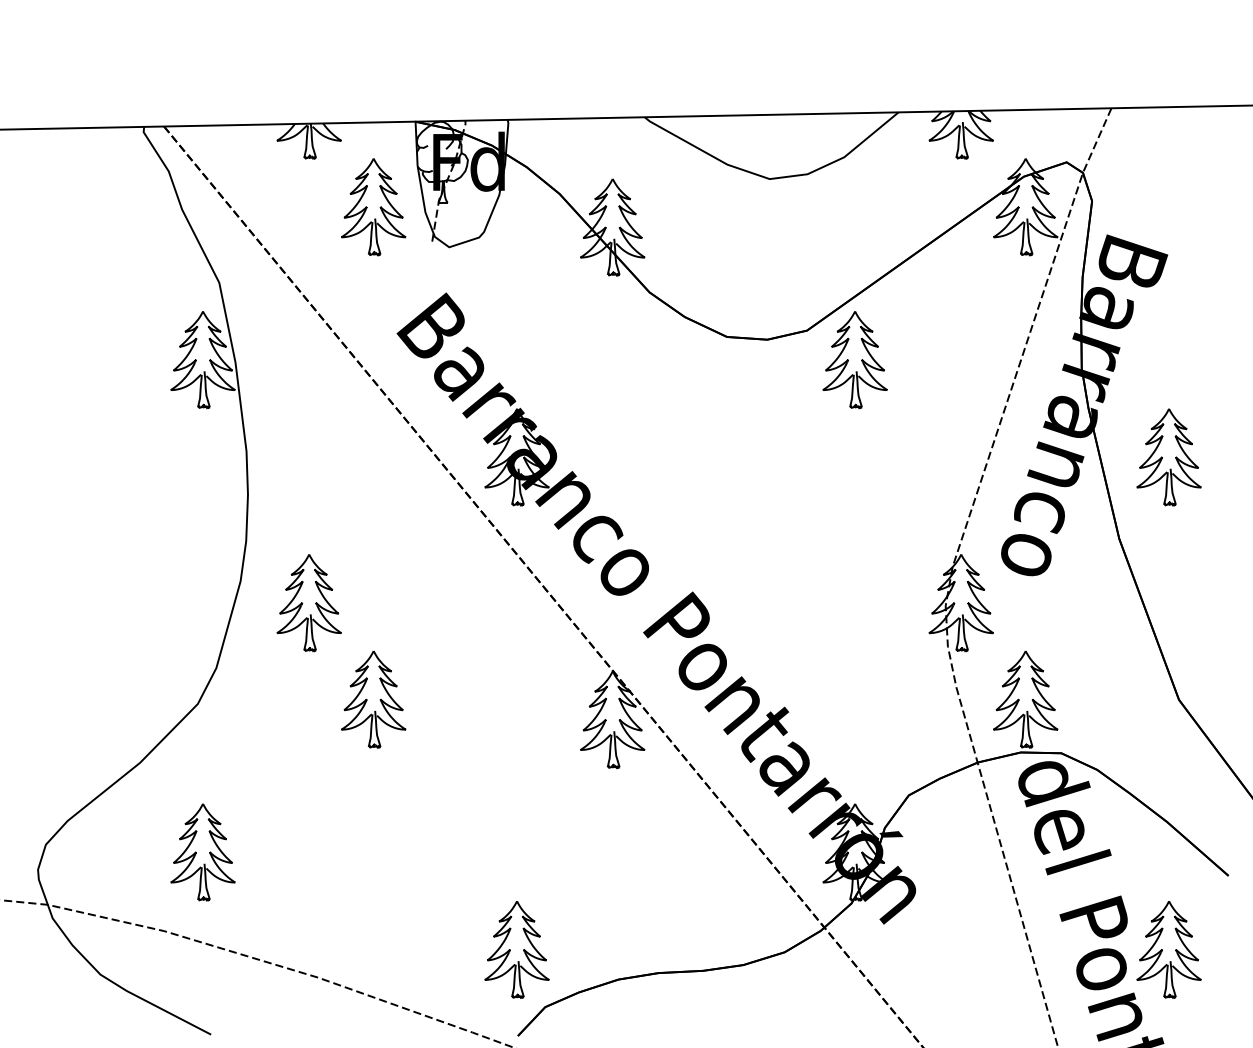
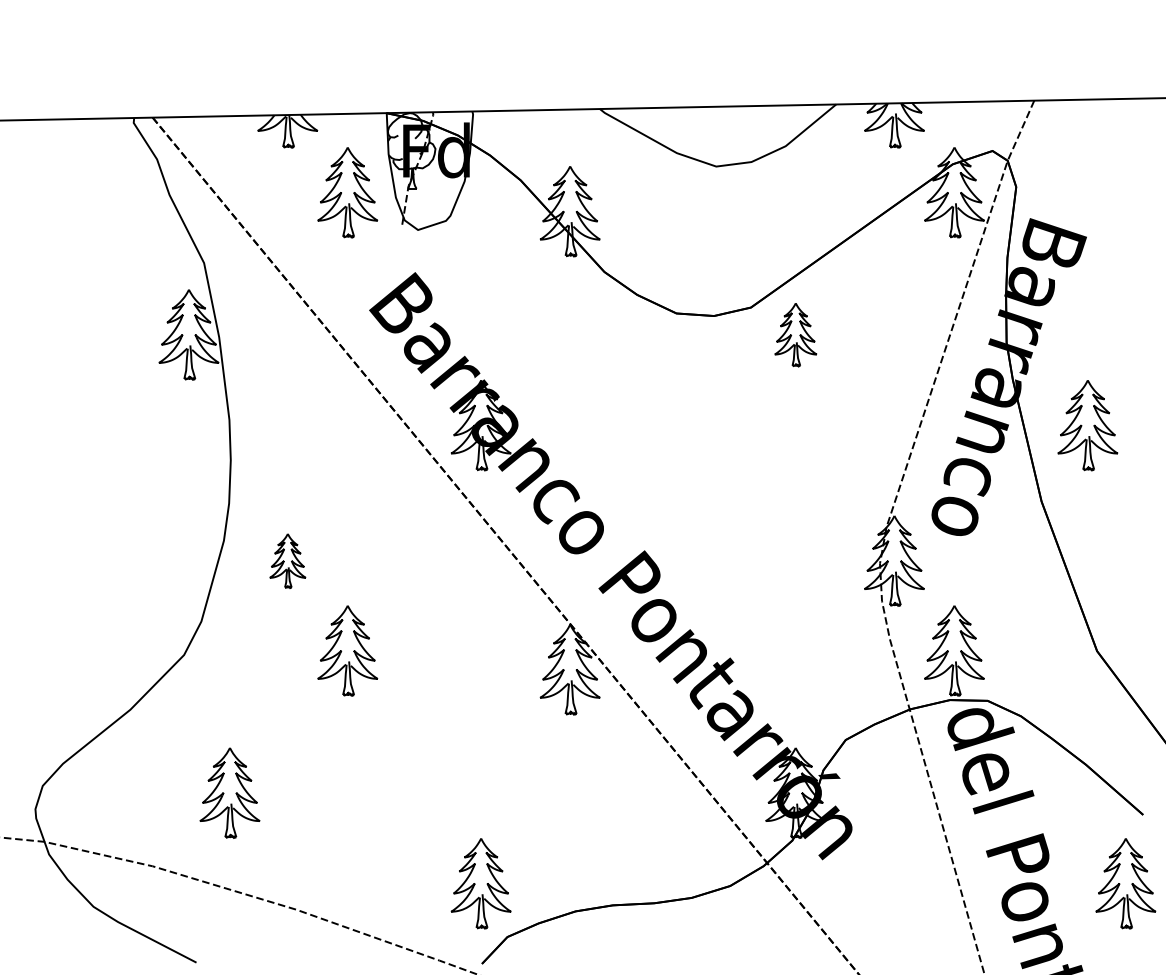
part: (854, 359) -> (795, 334), size x0.7
part: (308, 602) -> (287, 560), size x0.6
part: (202, 851) -> (229, 792), moved
part: (1168, 949) -> (1125, 883), moved

